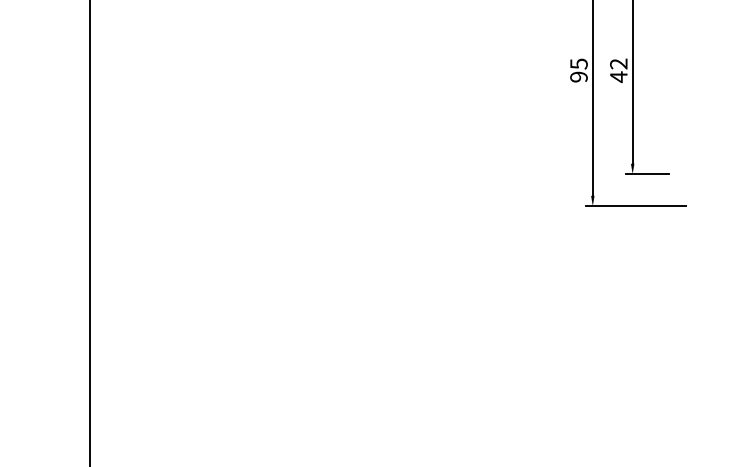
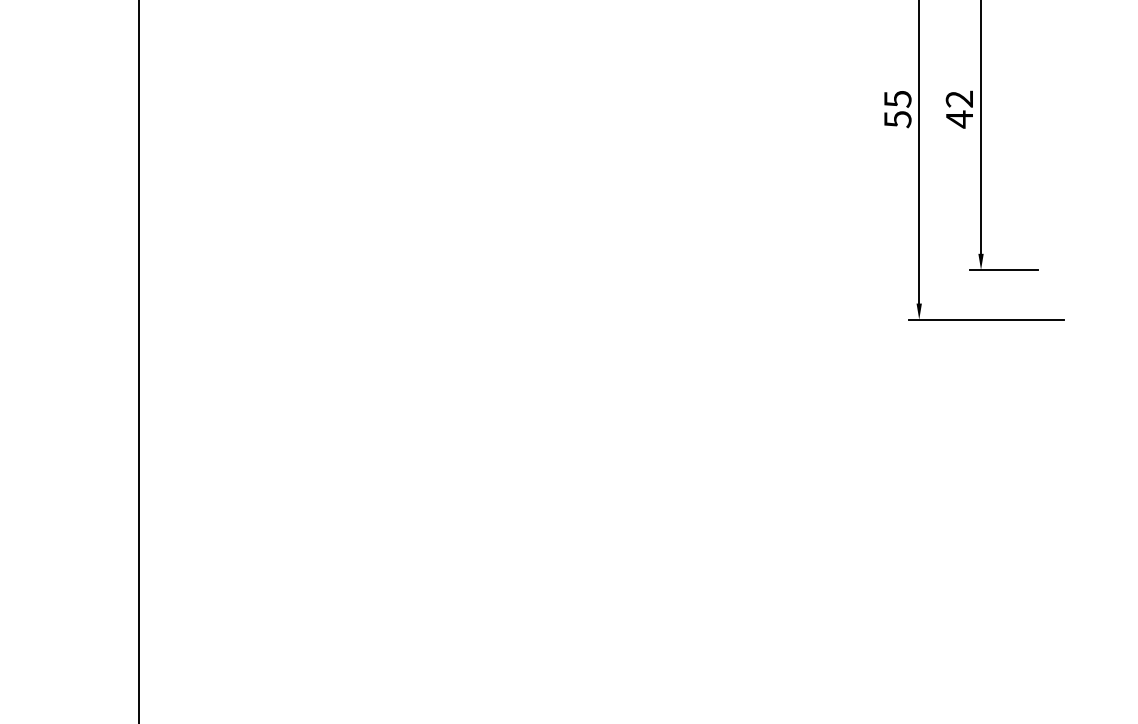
text: (578, 76) -> (897, 118), 95 -> 55

